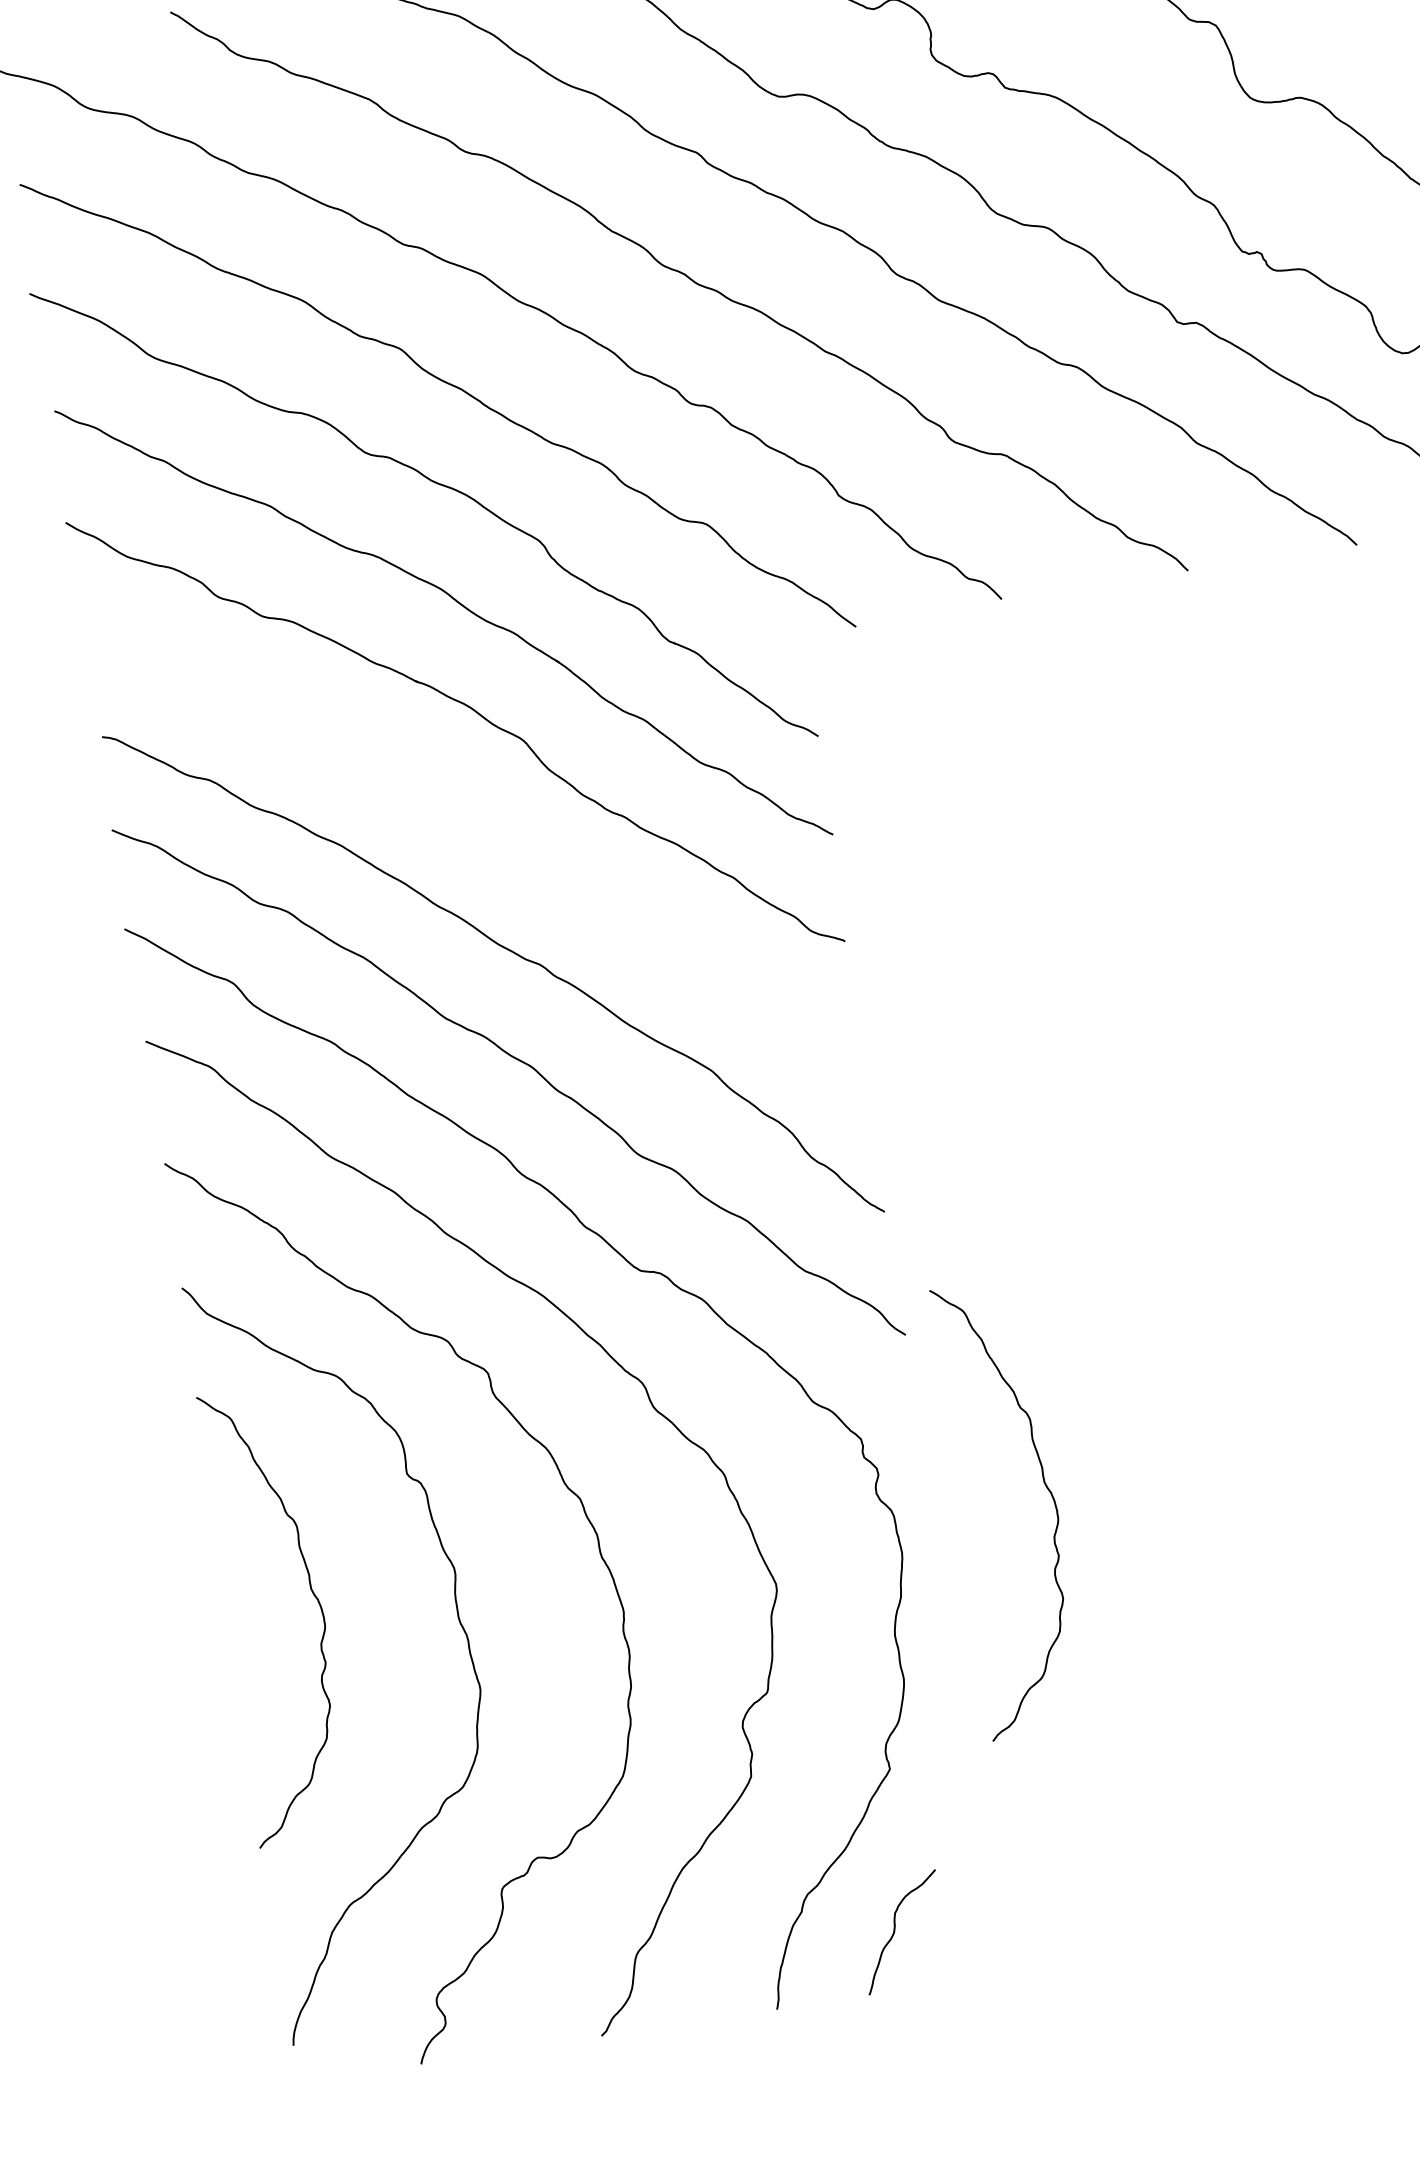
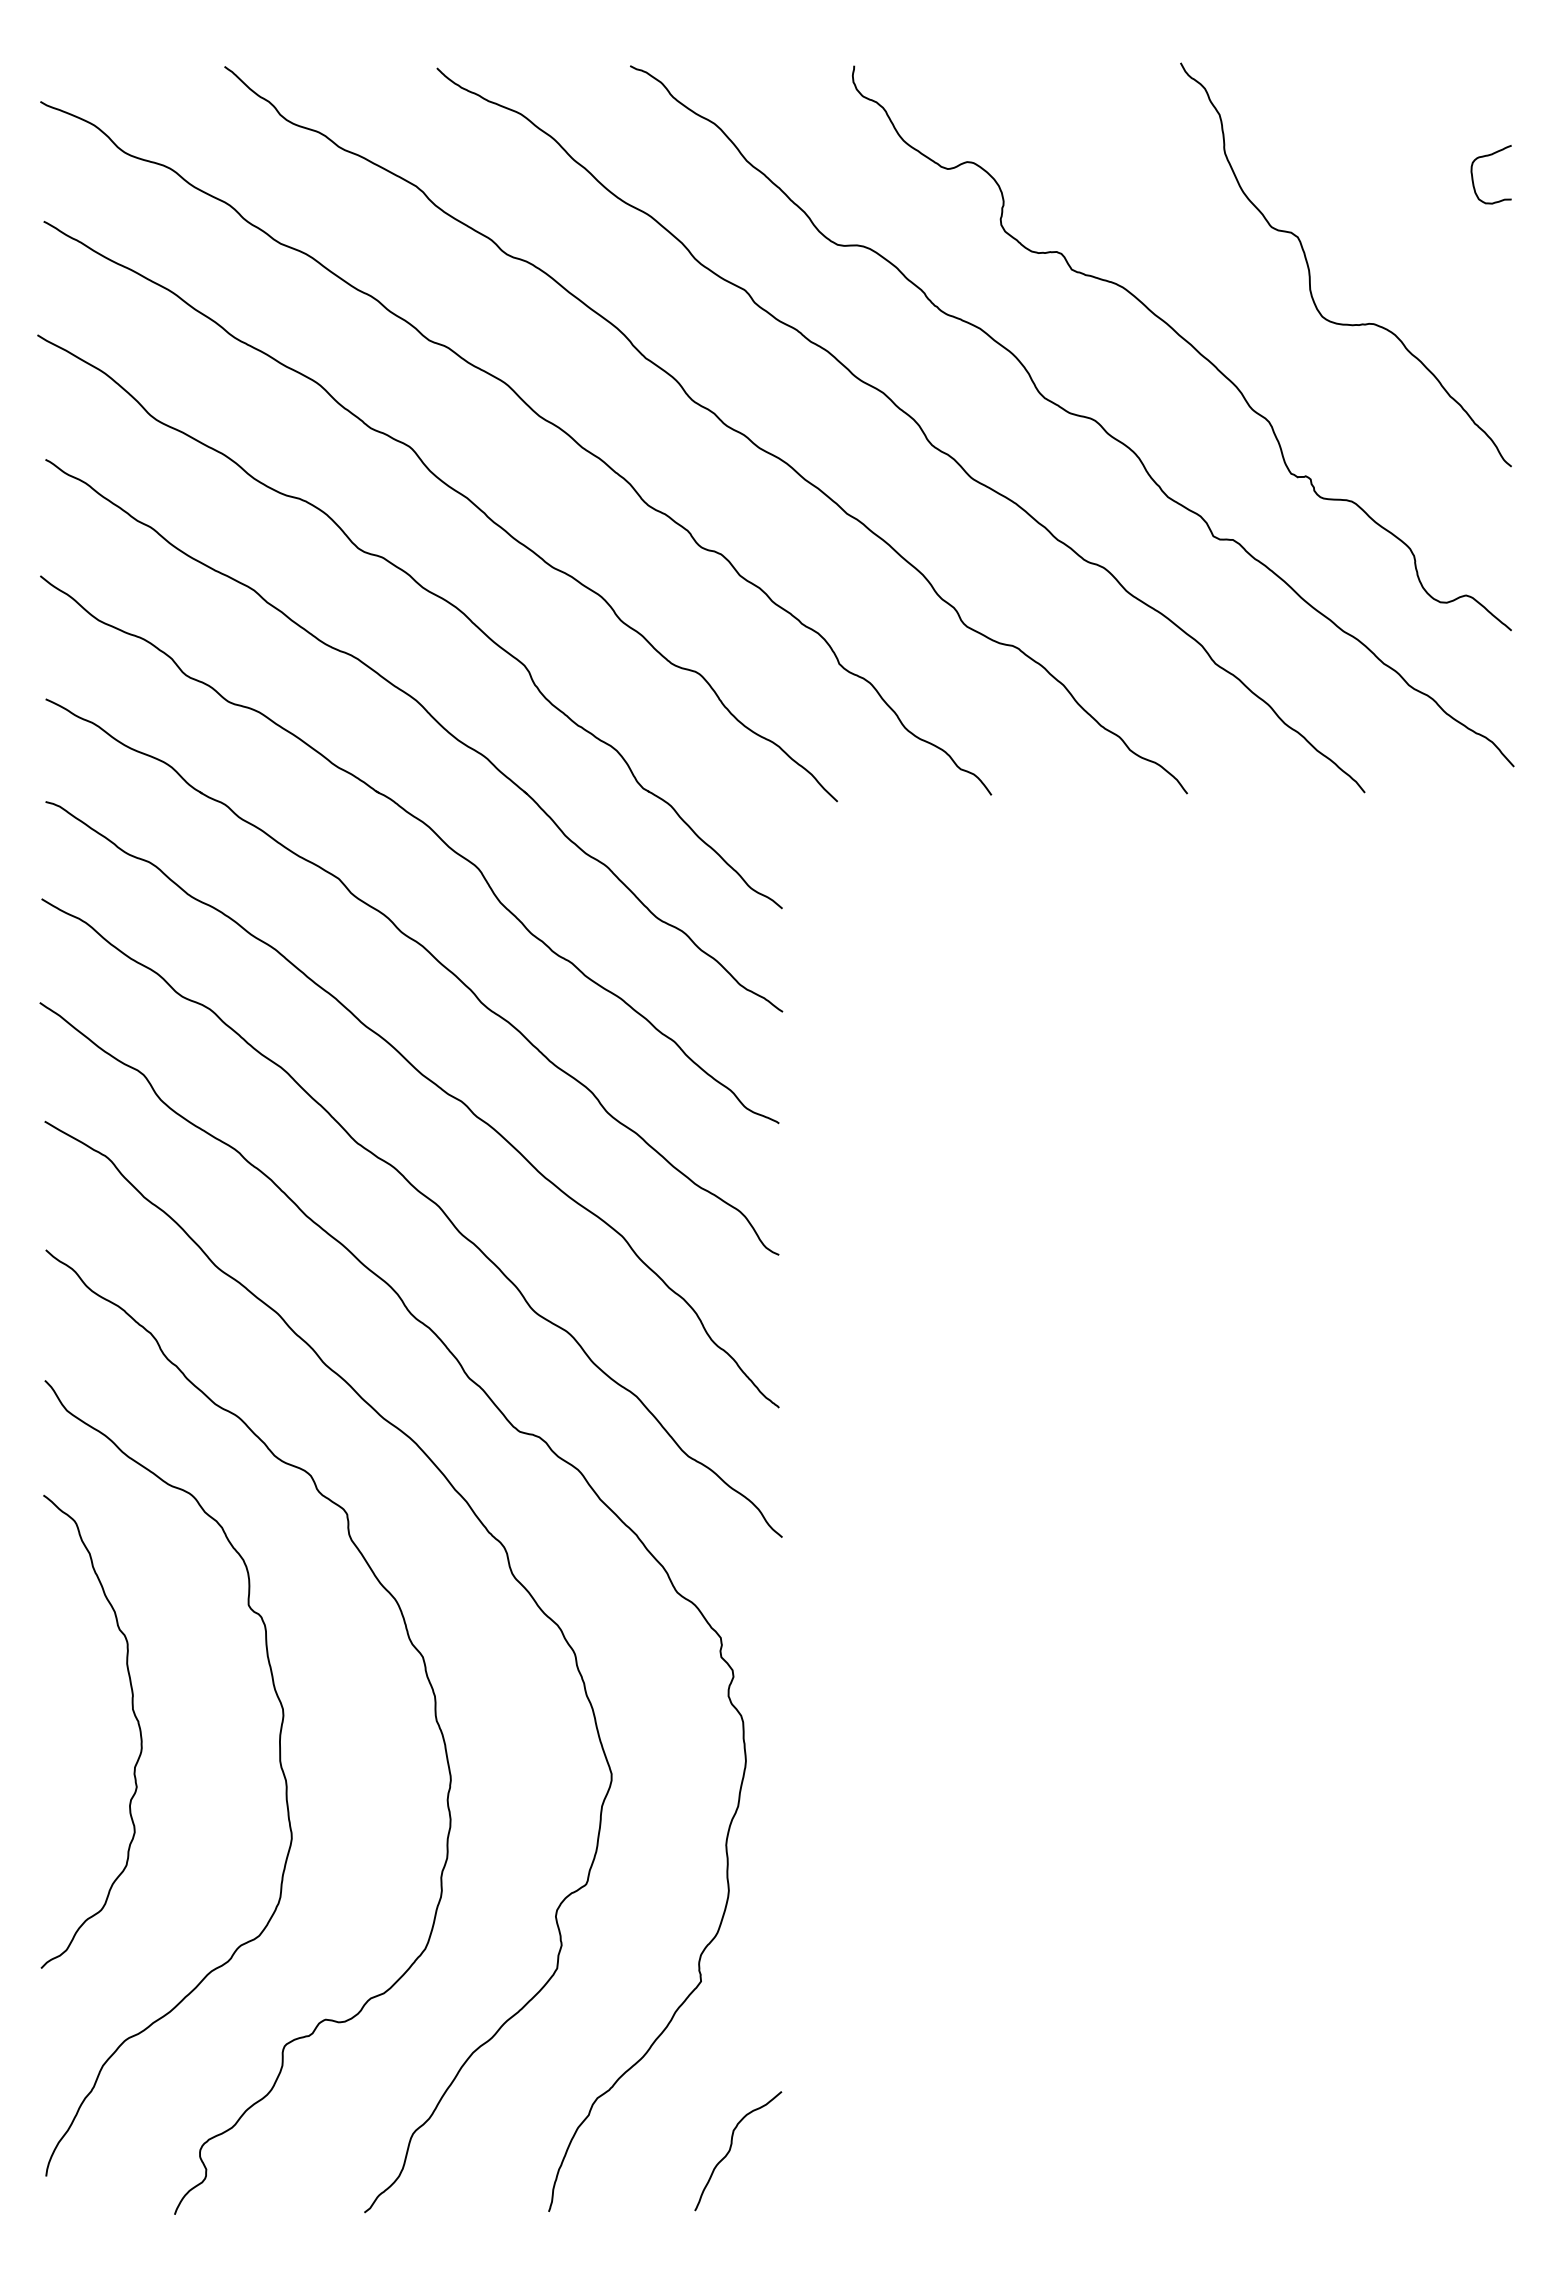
part: (491, 830) -> (432, 956), added
curve: (1045, 1486) -> (903, 1714), removed
curve: (895, 1930) -> (731, 2148), moved

